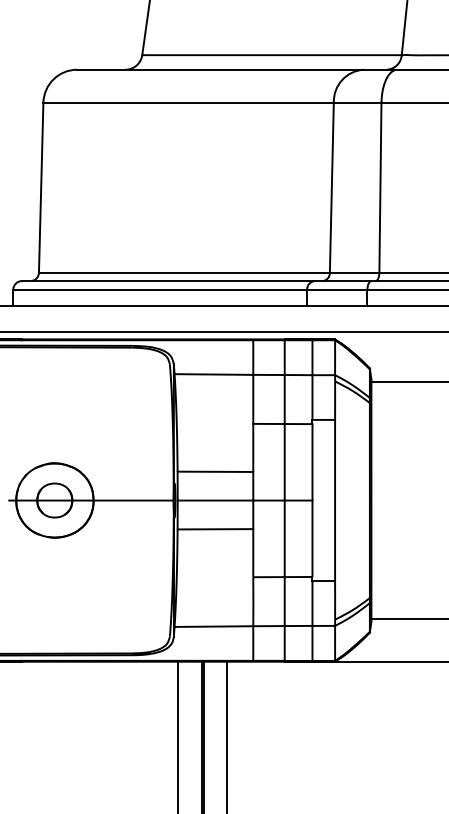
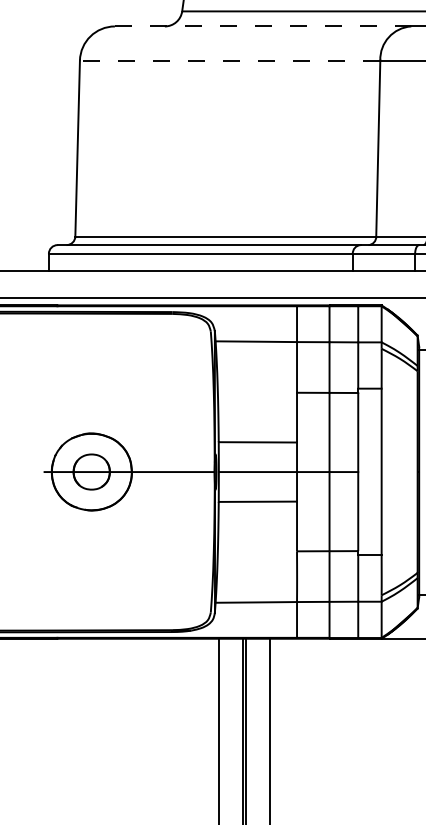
line: (220, 69) -> (263, 26), solid -> dashed
line: (188, 102) -> (230, 60), solid -> dashed

